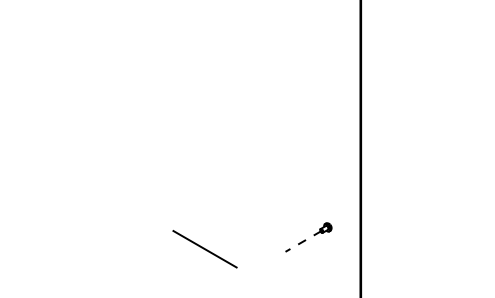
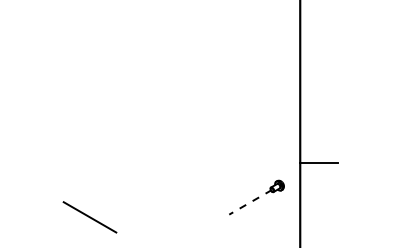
line: (382, 195) -> (318, 162), added
part: (308, 237) -> (256, 197), size x1.43
line: (204, 249) -> (89, 217), moved

